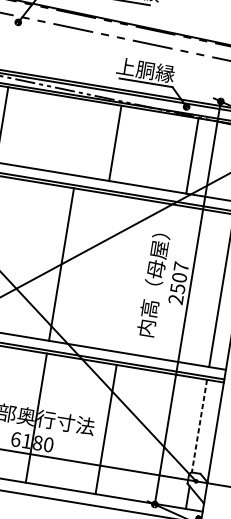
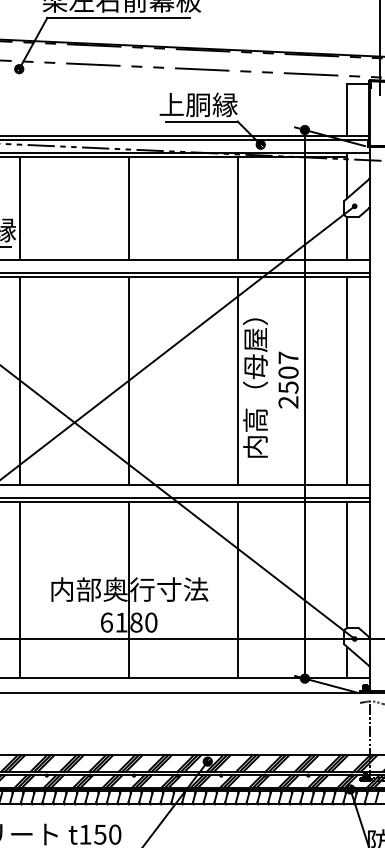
line: (115, 143) -> (129, 208), moved
line: (192, 156) -> (238, 208), moved
line: (141, 277) -> (238, 380), added
line: (199, 426) -> (347, 565), dashed -> solid
line: (106, 429) -> (238, 589), moved

